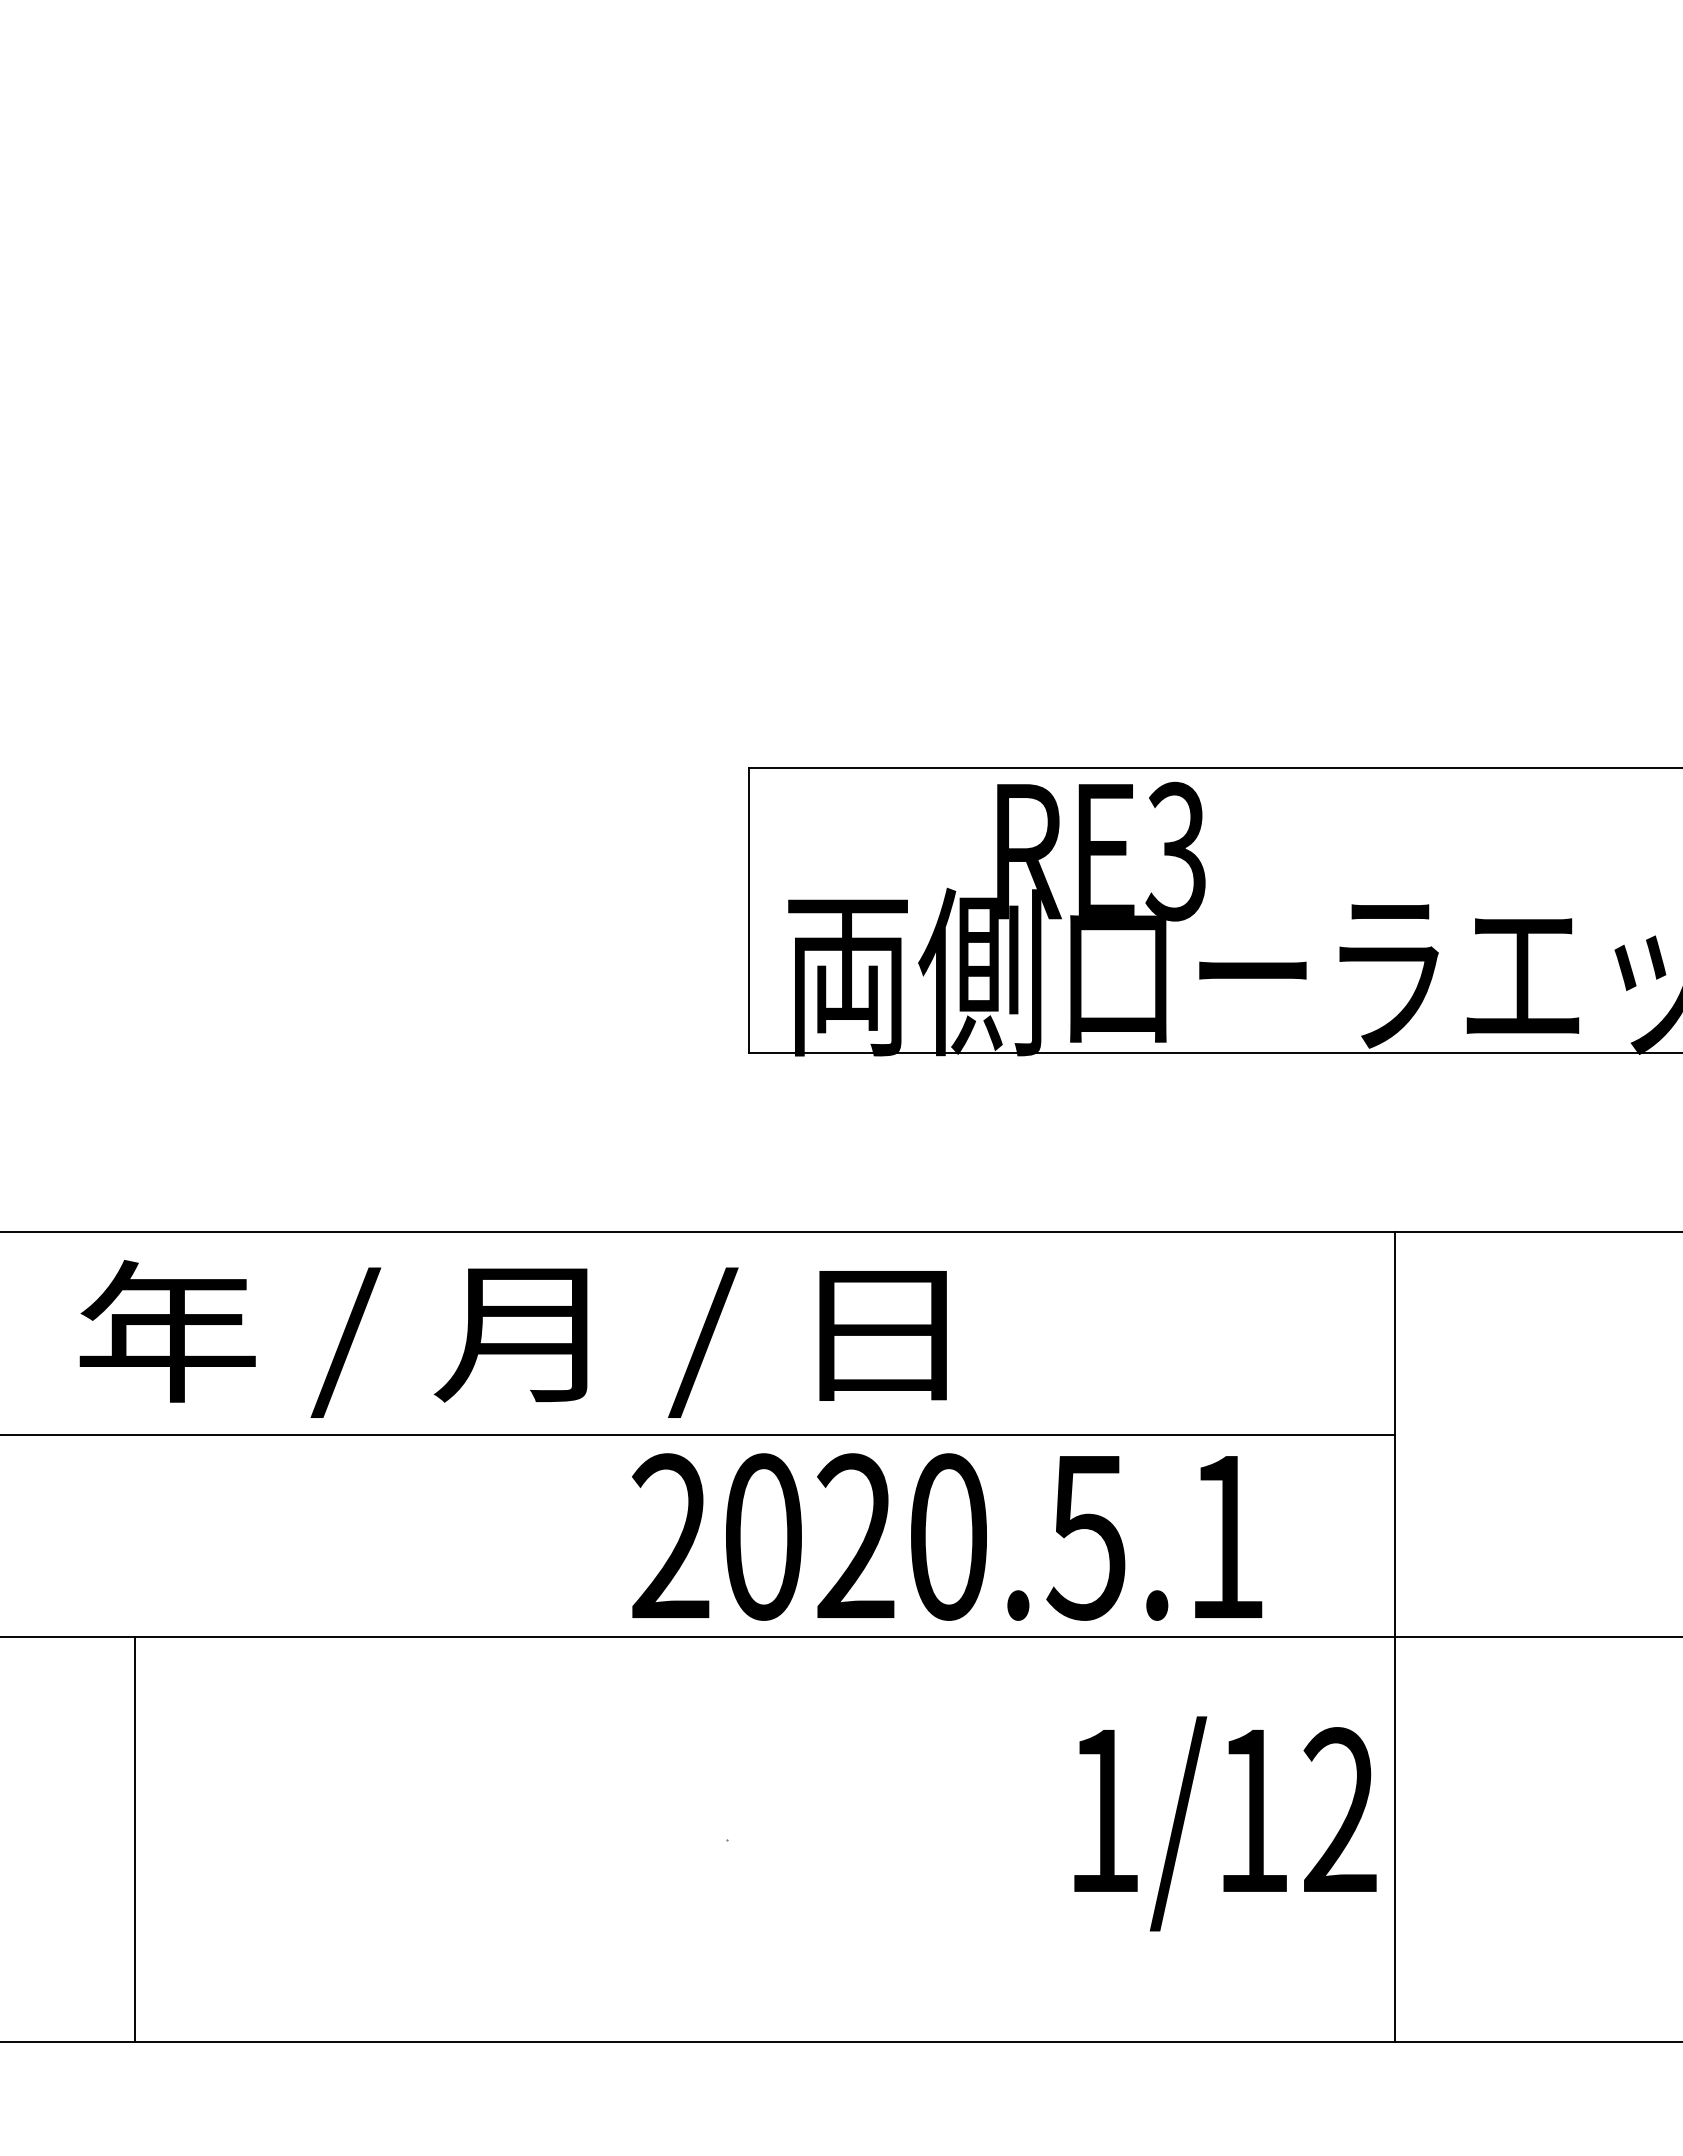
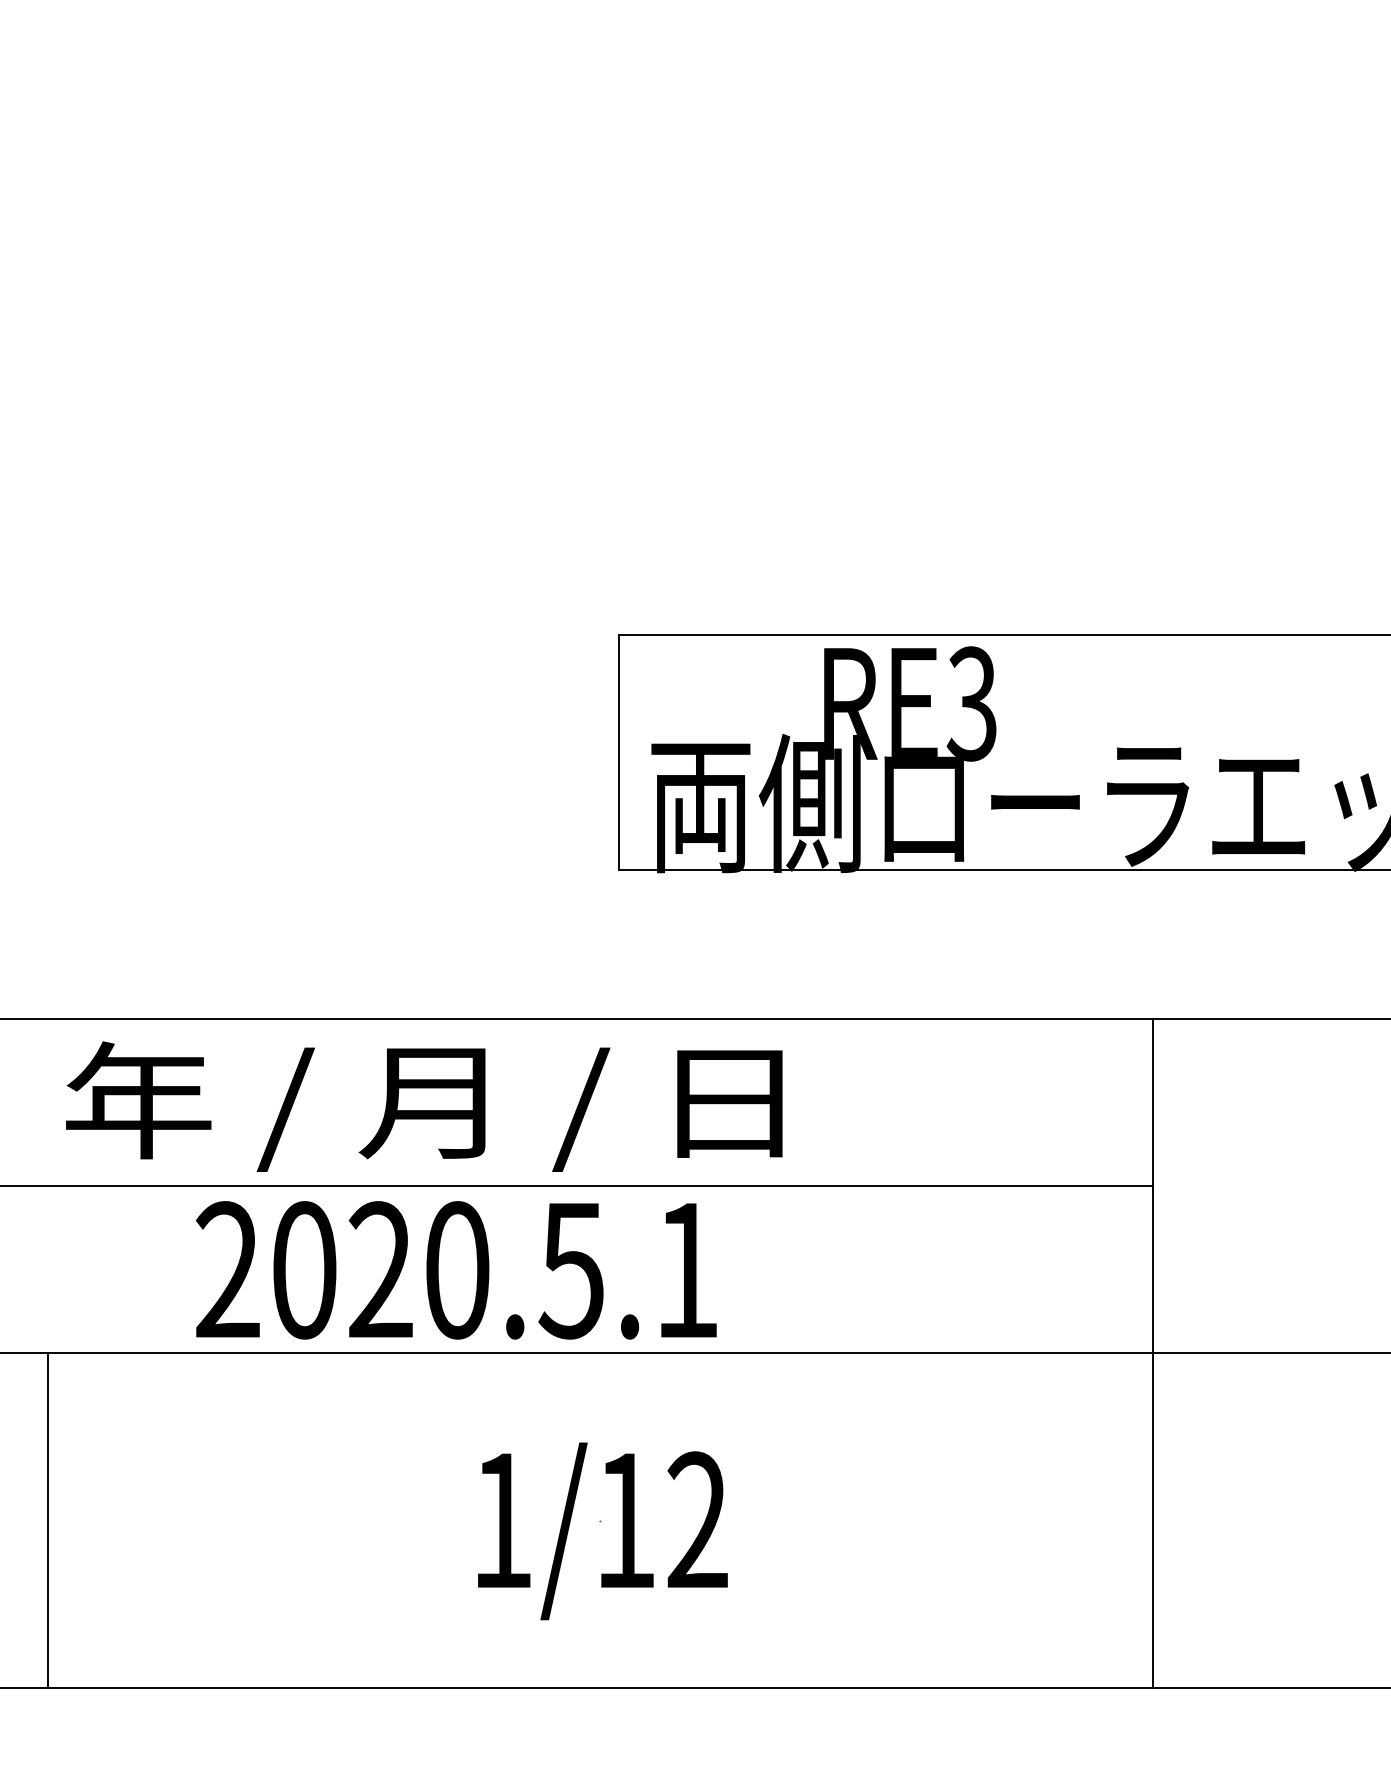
text: (947, 1536) -> (456, 1269), moved
text: (1225, 1823) -> (602, 1531), moved
line: (135, 1839) -> (48, 1520), moved

